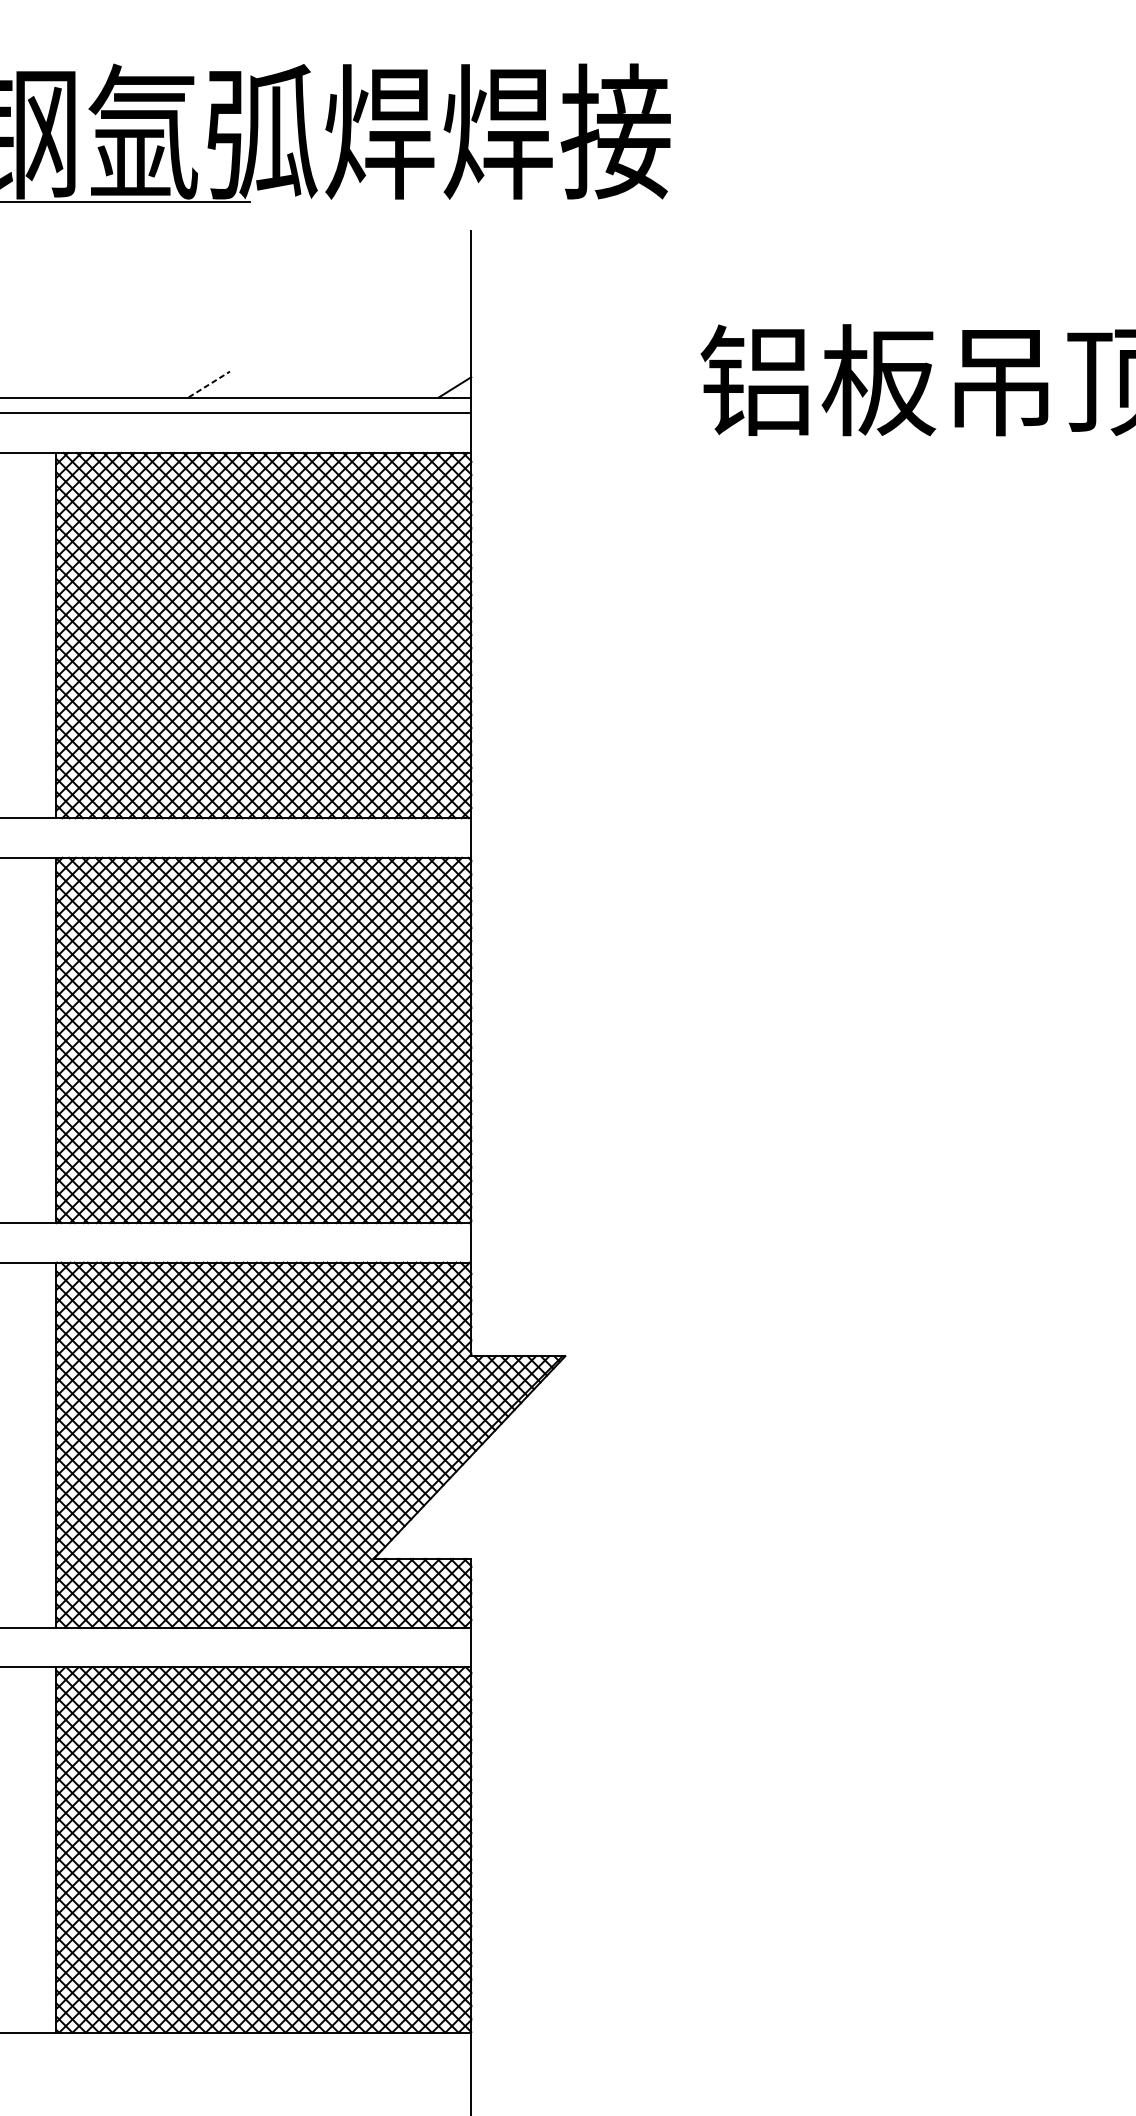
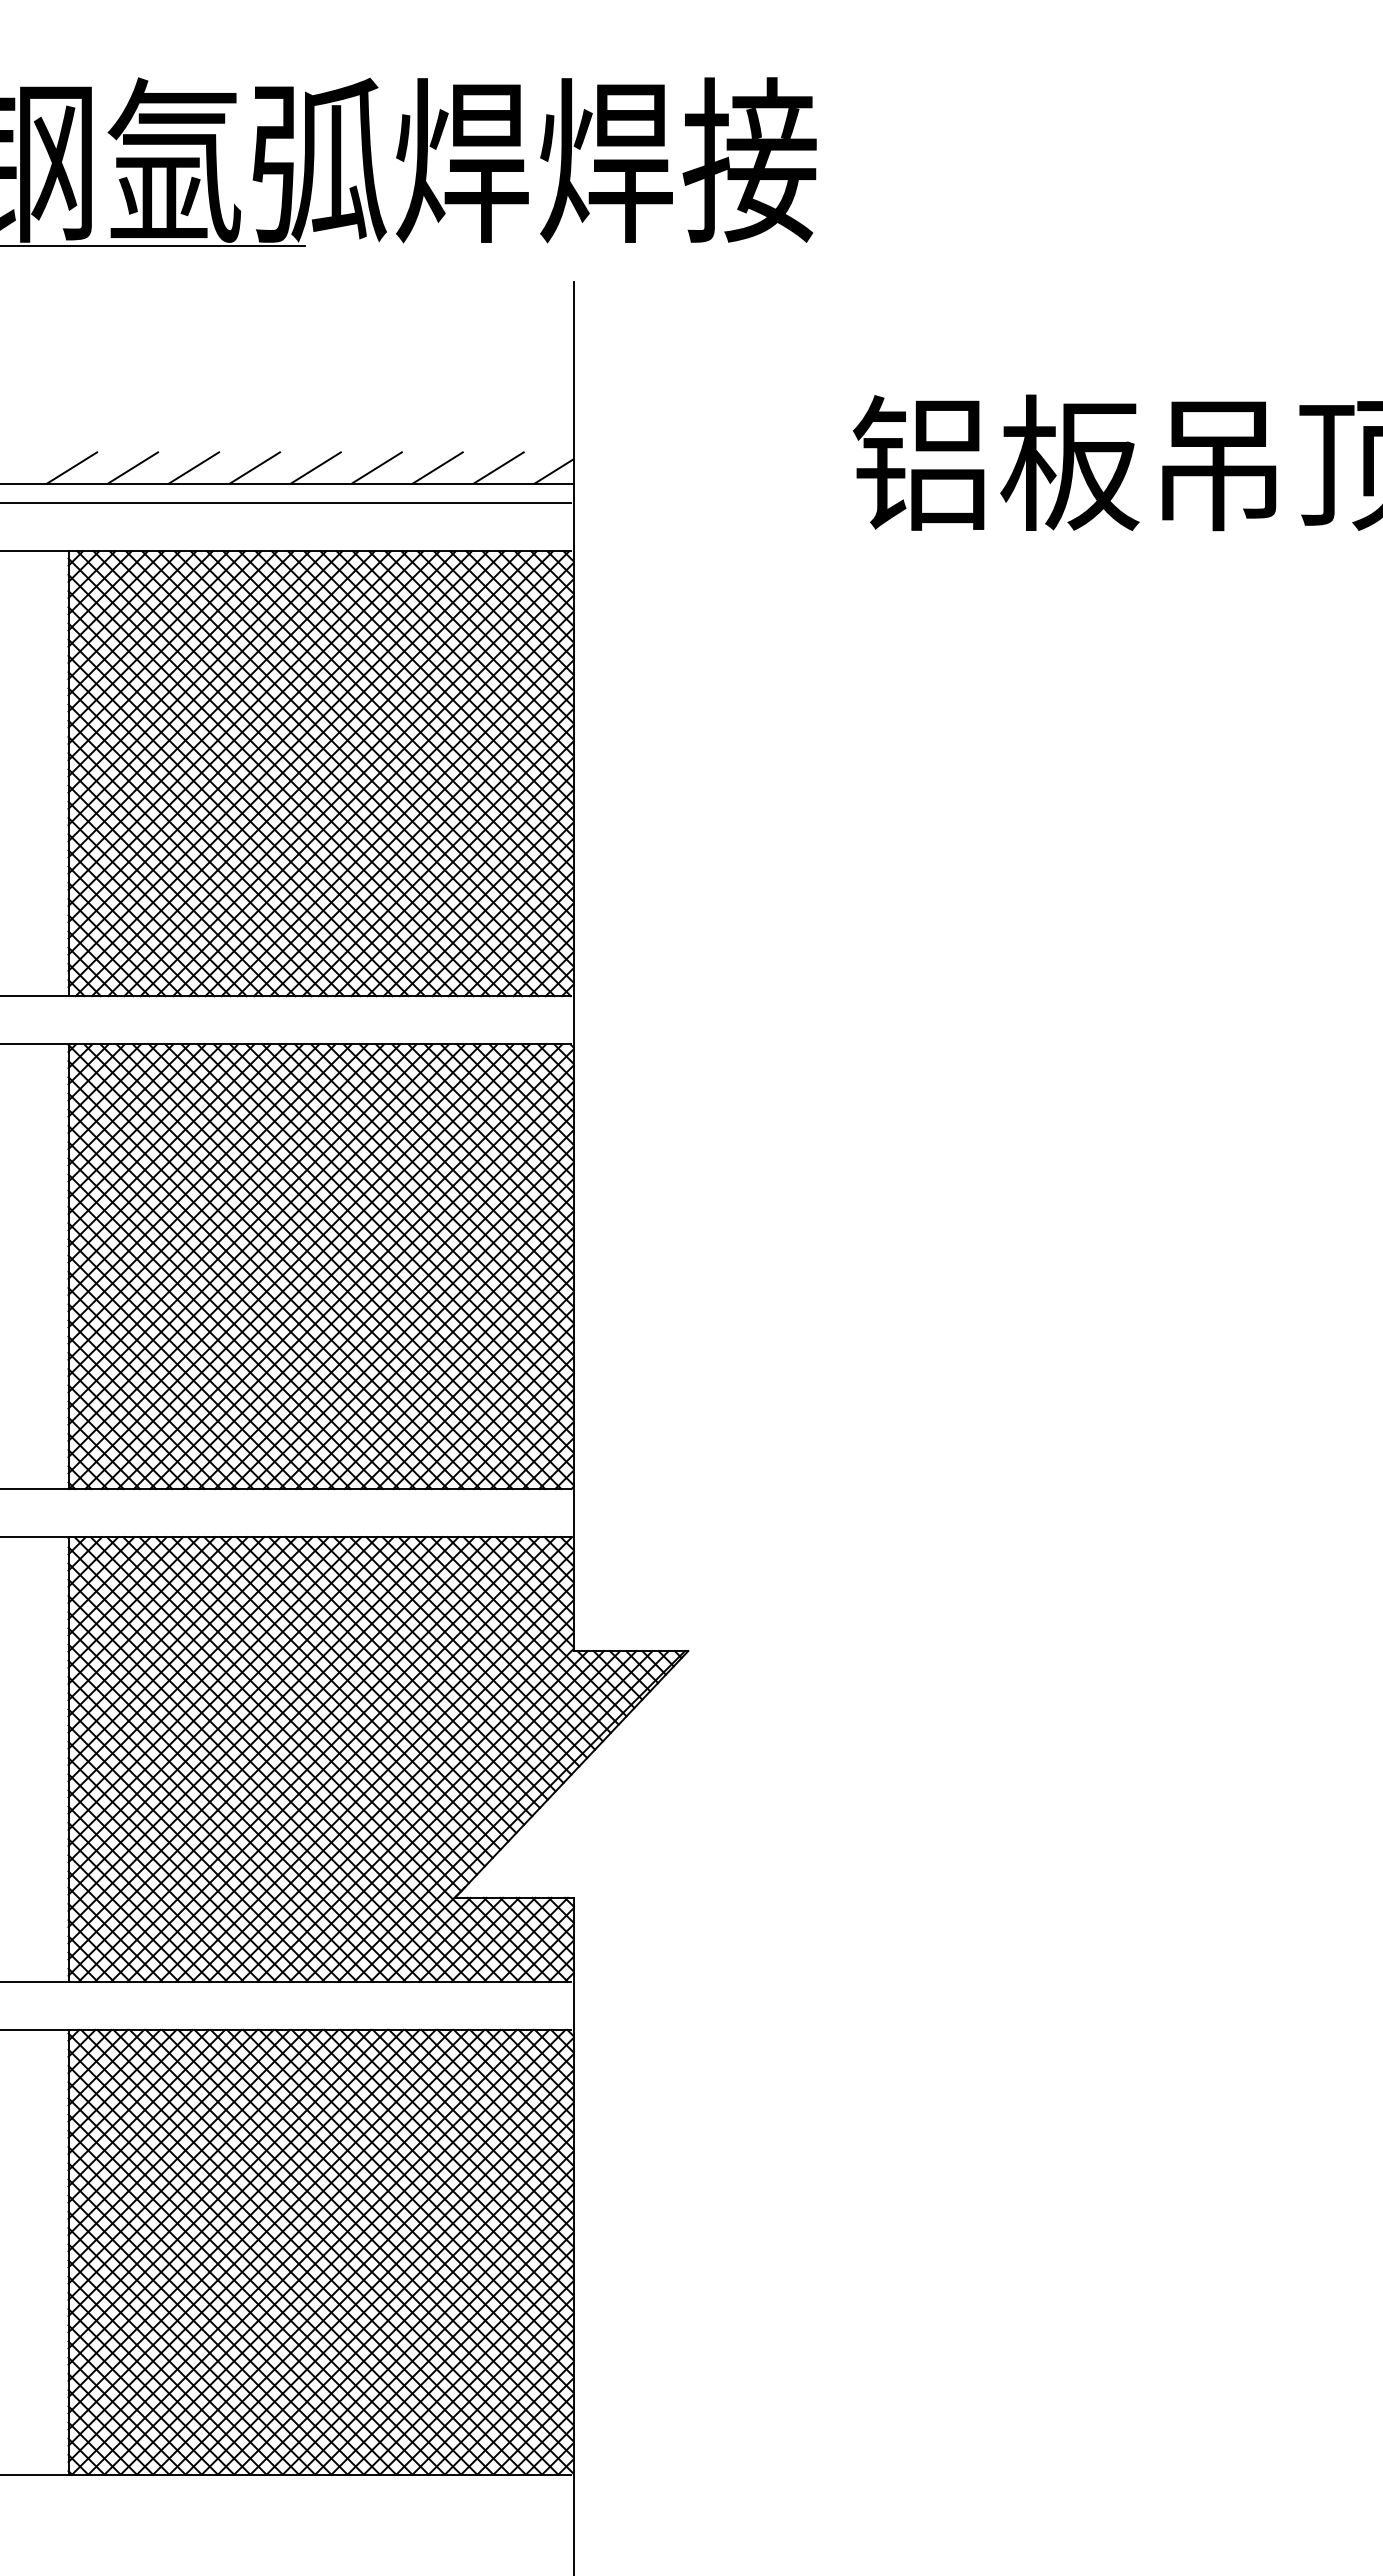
line: (58, 384) -> (71, 467), added
line: (108, 384) -> (132, 467), added
line: (158, 384) -> (193, 467), added
line: (209, 384) -> (254, 468), dashed -> solid
line: (259, 384) -> (315, 467), added
line: (309, 384) -> (376, 467), added
line: (359, 384) -> (437, 467), added
line: (409, 384) -> (498, 467), added

